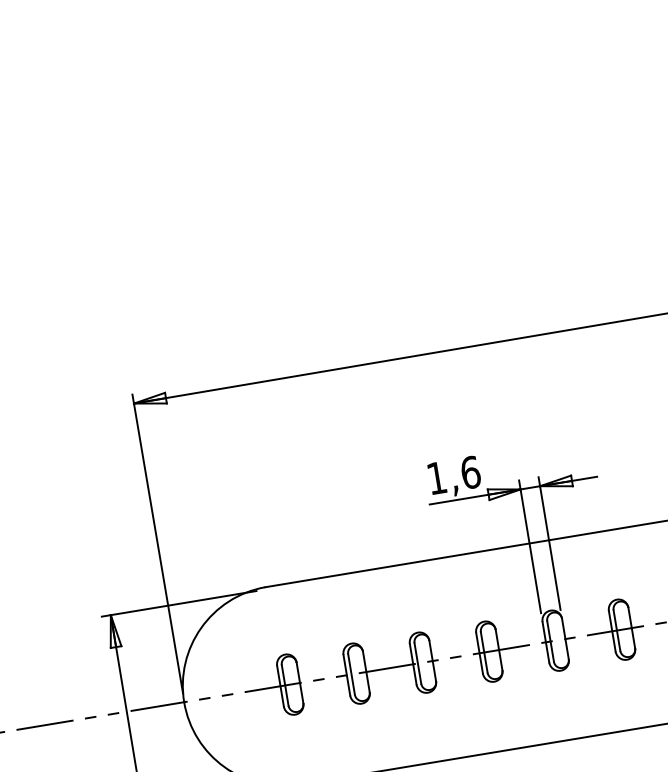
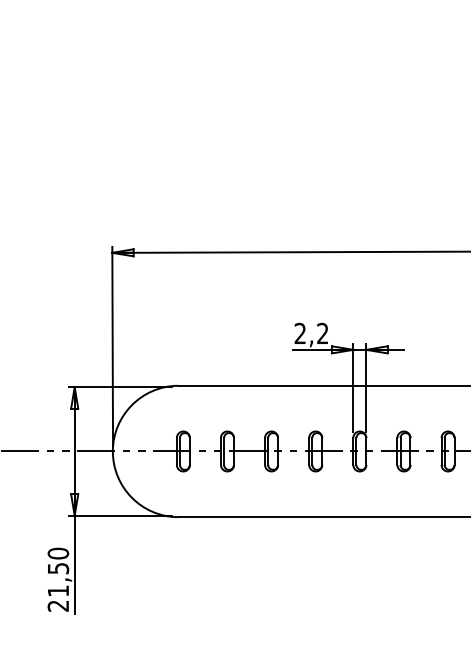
text: (453, 475) -> (311, 333), 1,6 -> 2,2

